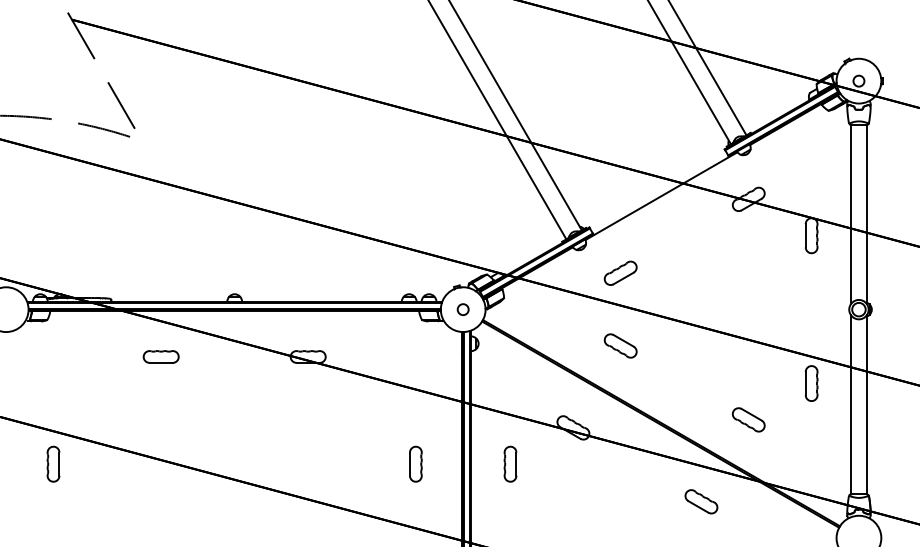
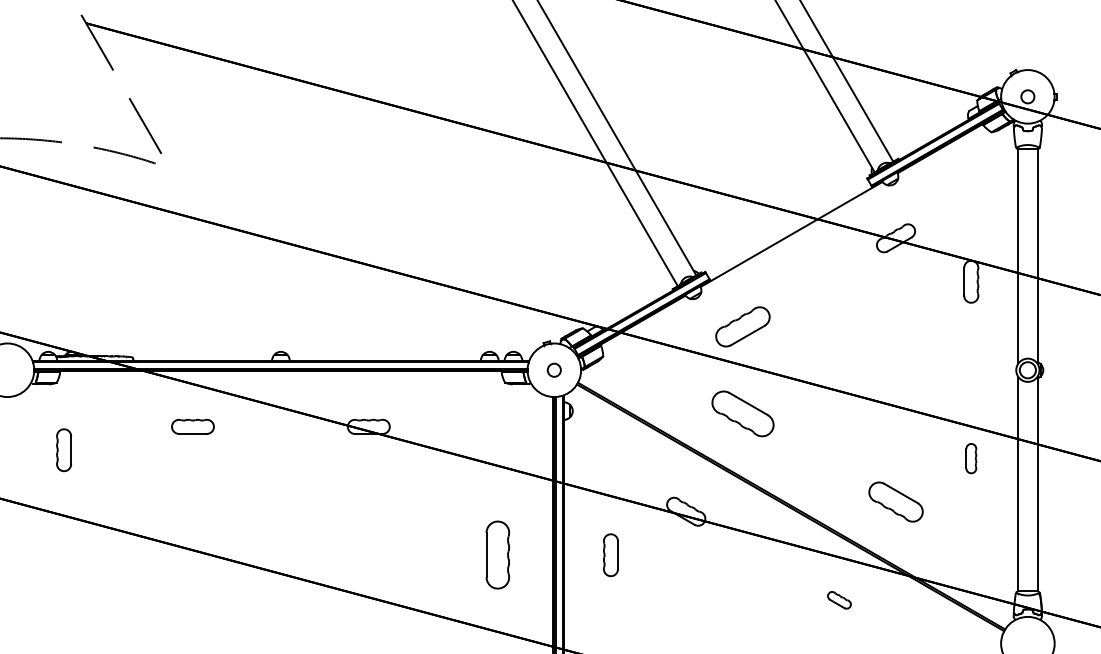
part: (620, 273) -> (742, 326), size x1.4
part: (620, 345) -> (742, 413), size x1.6
part: (811, 383) -> (971, 458), size x0.7
part: (748, 420) -> (895, 502), size x1.4
part: (53, 464) -> (63, 450), moved
part: (415, 464) -> (497, 555), size x1.6
part: (701, 502) -> (839, 600), size x0.6

